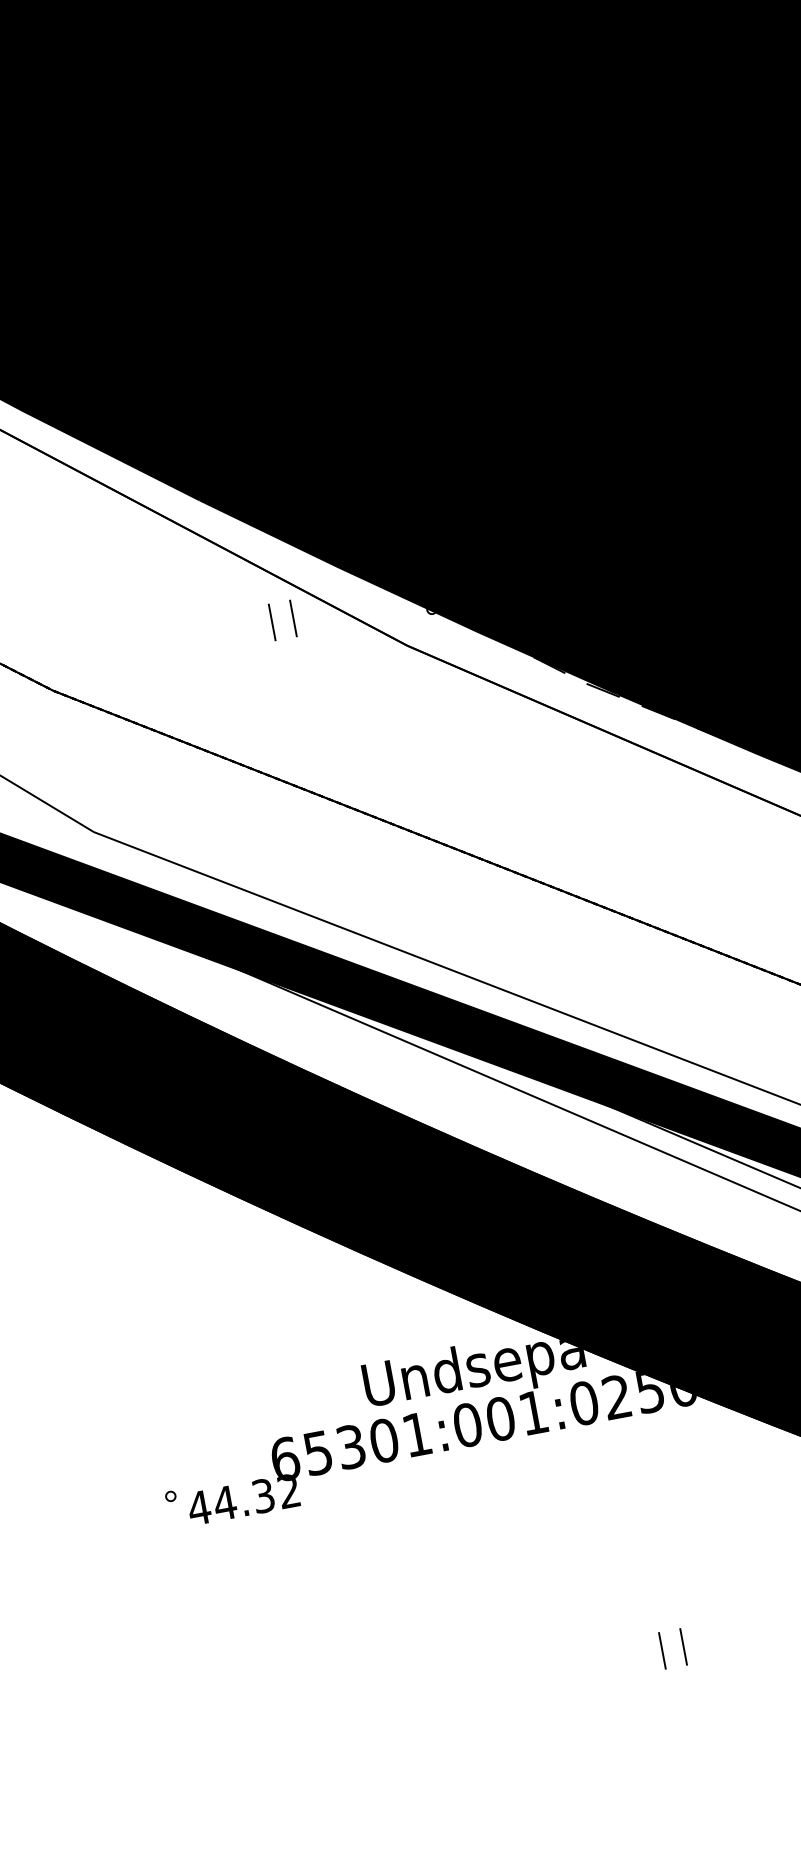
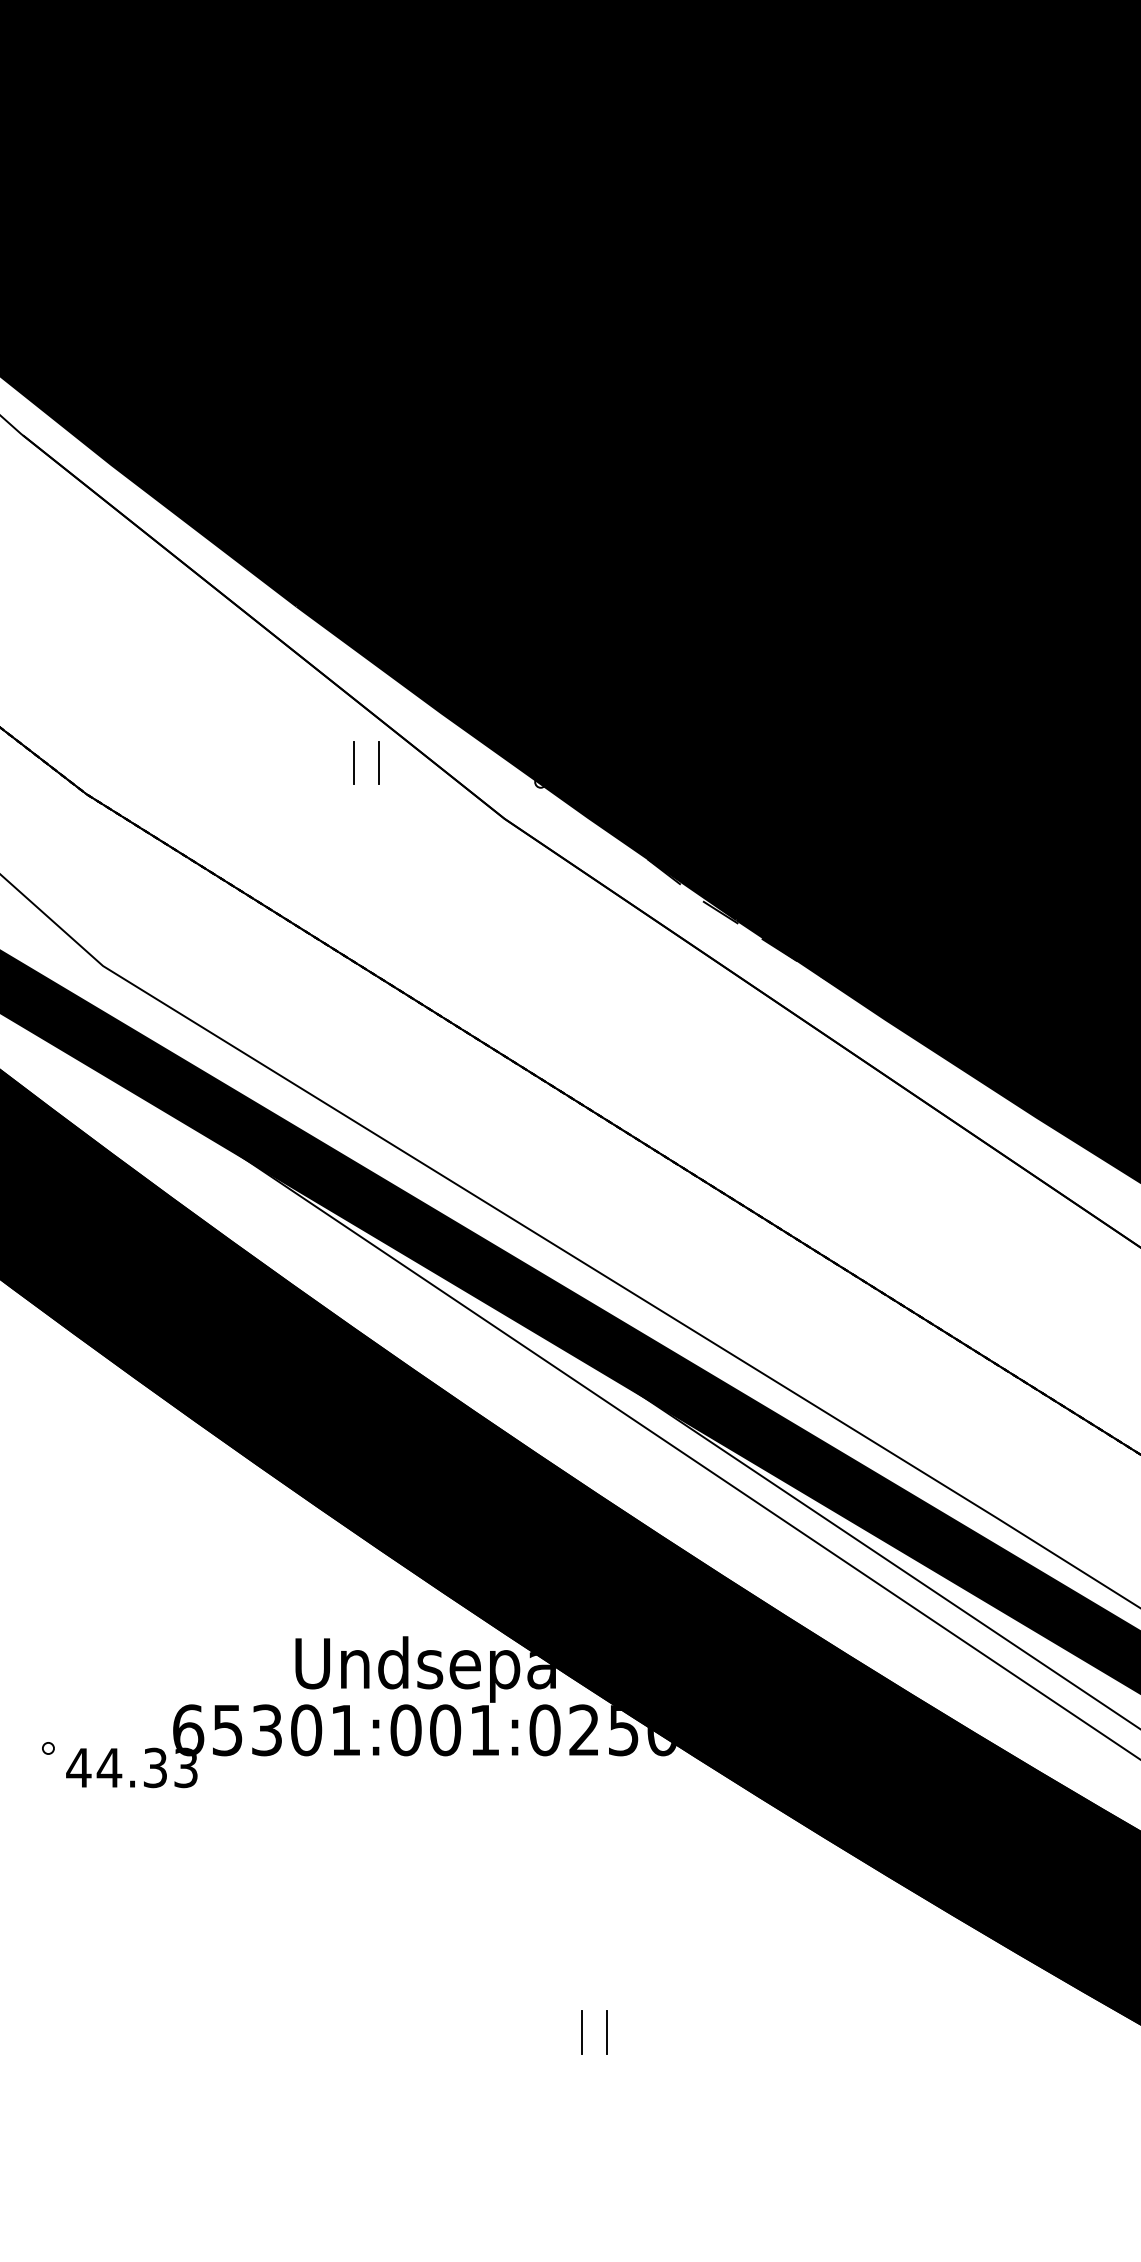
text: (288, 1491) -> (185, 1768), 44.32 -> 44.33

